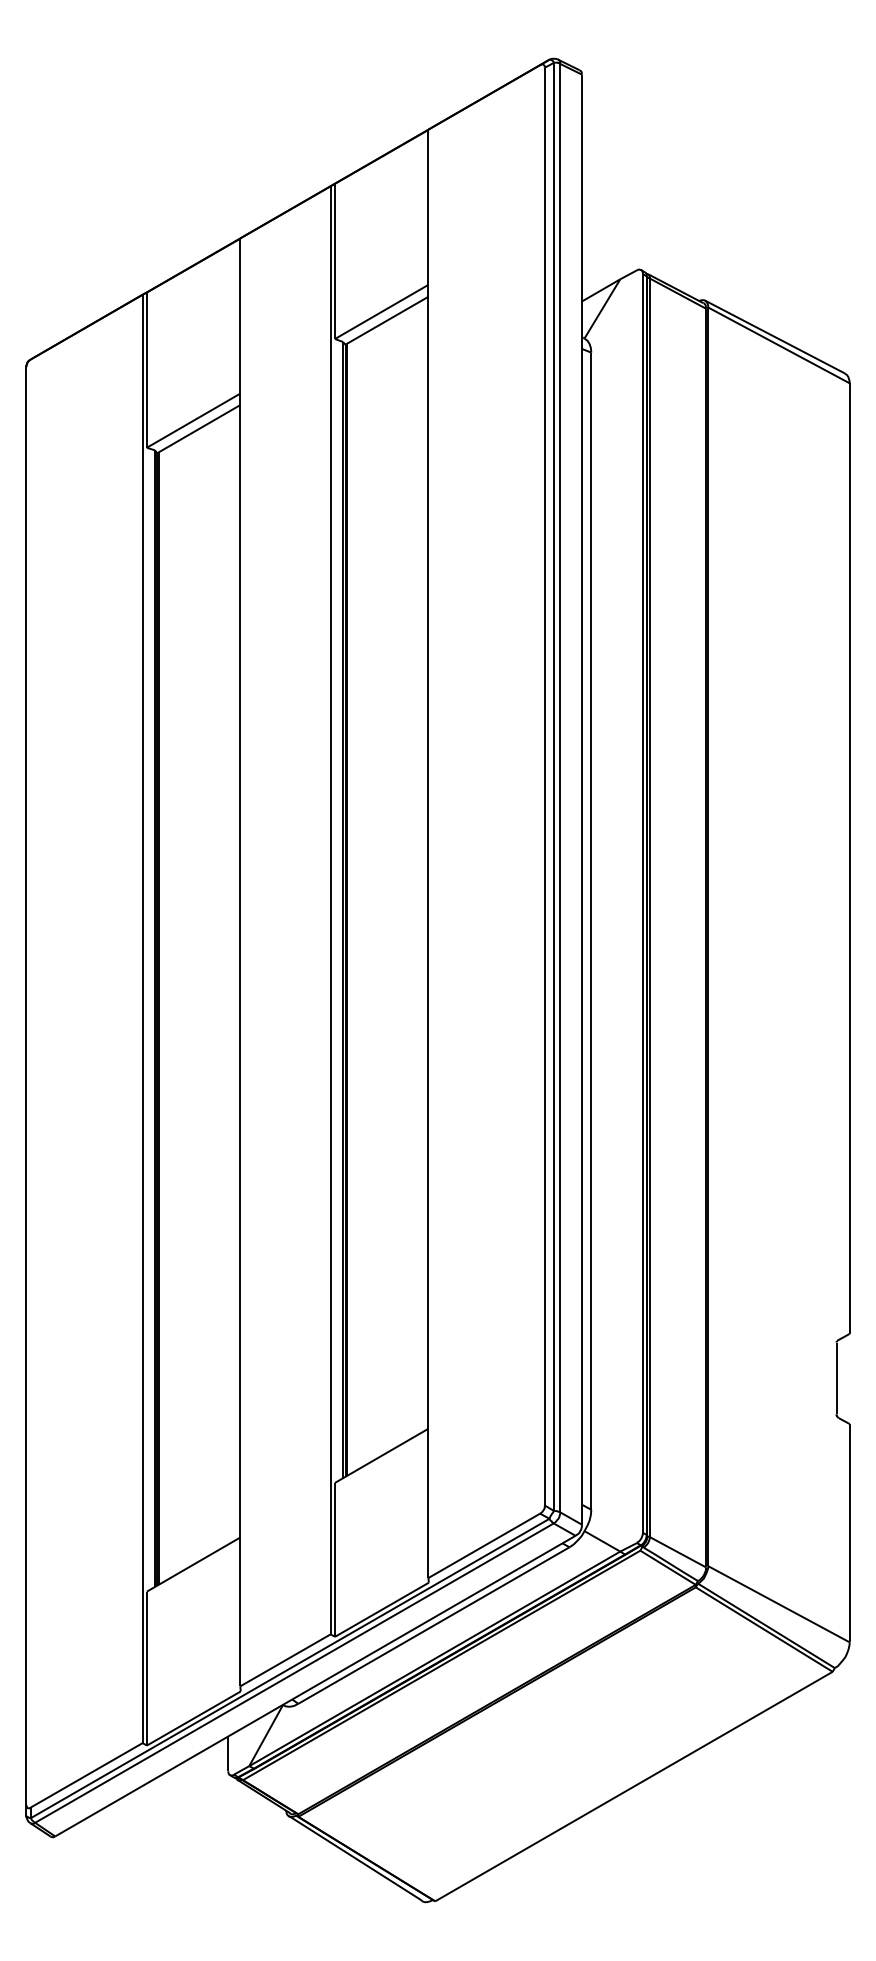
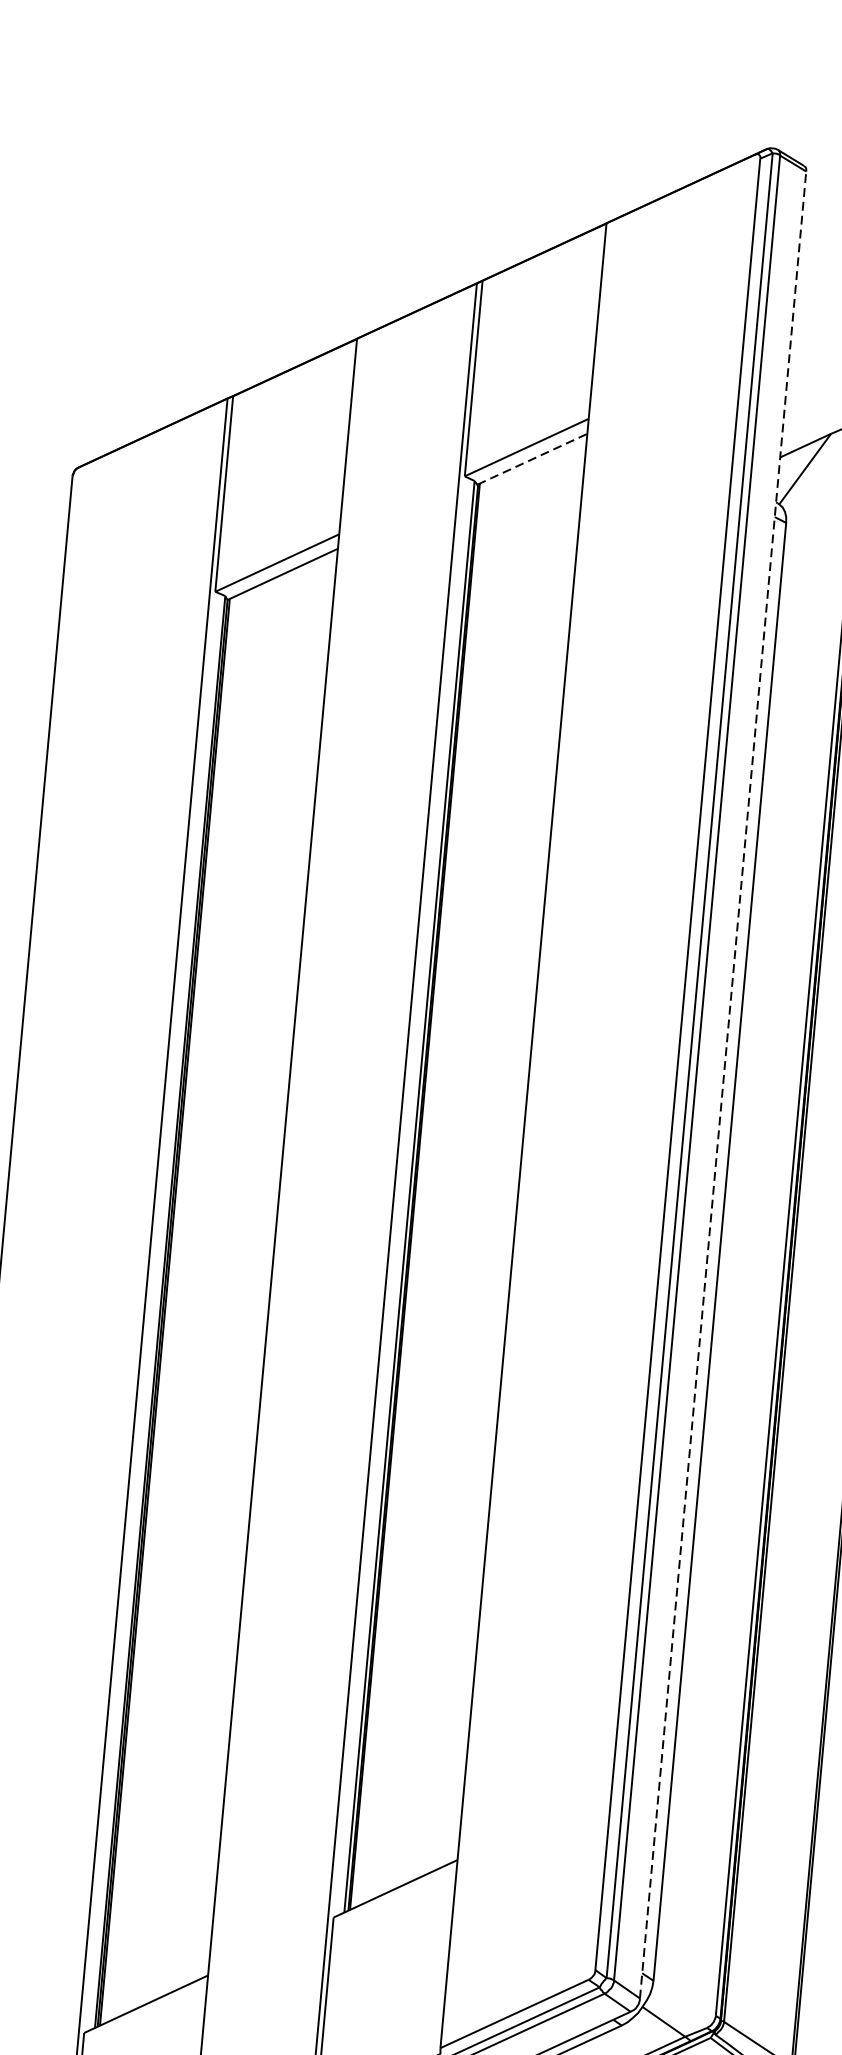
line: (387, 320) -> (533, 459), solid -> dashed
line: (581, 799) -> (722, 1084), solid -> dashed

